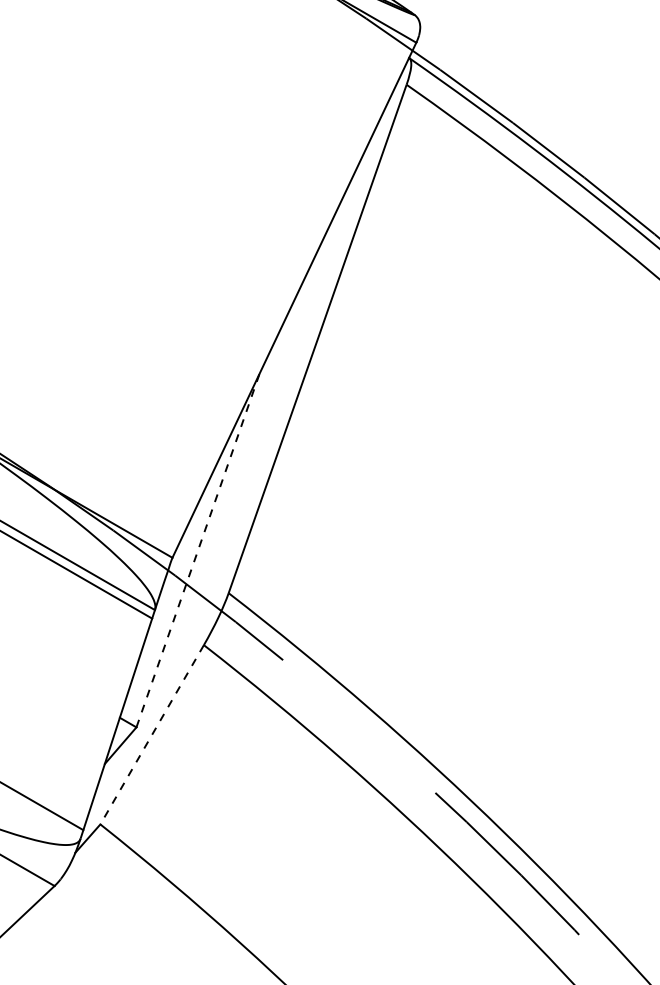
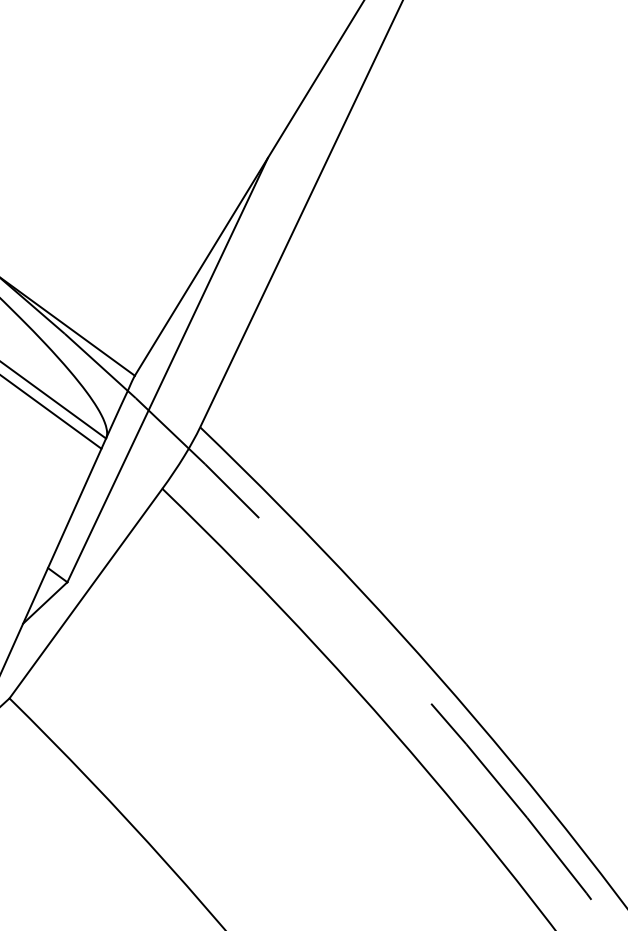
line: (198, 550) -> (168, 370), dashed -> solid
line: (152, 734) -> (86, 593), dashed -> solid

